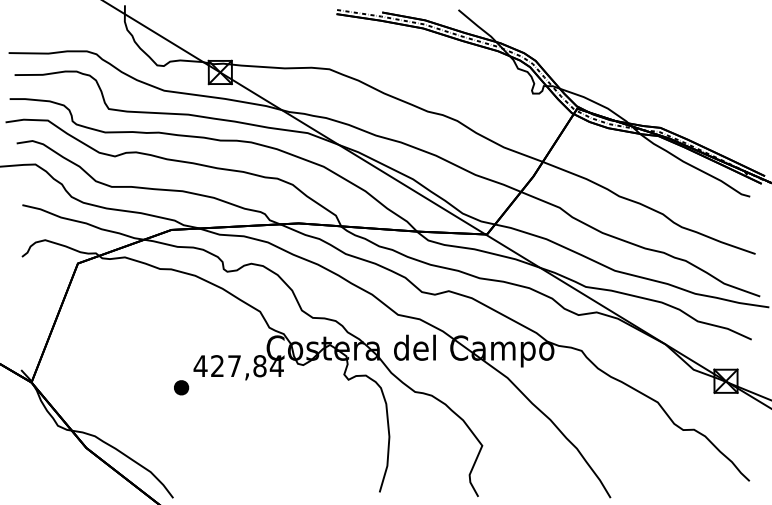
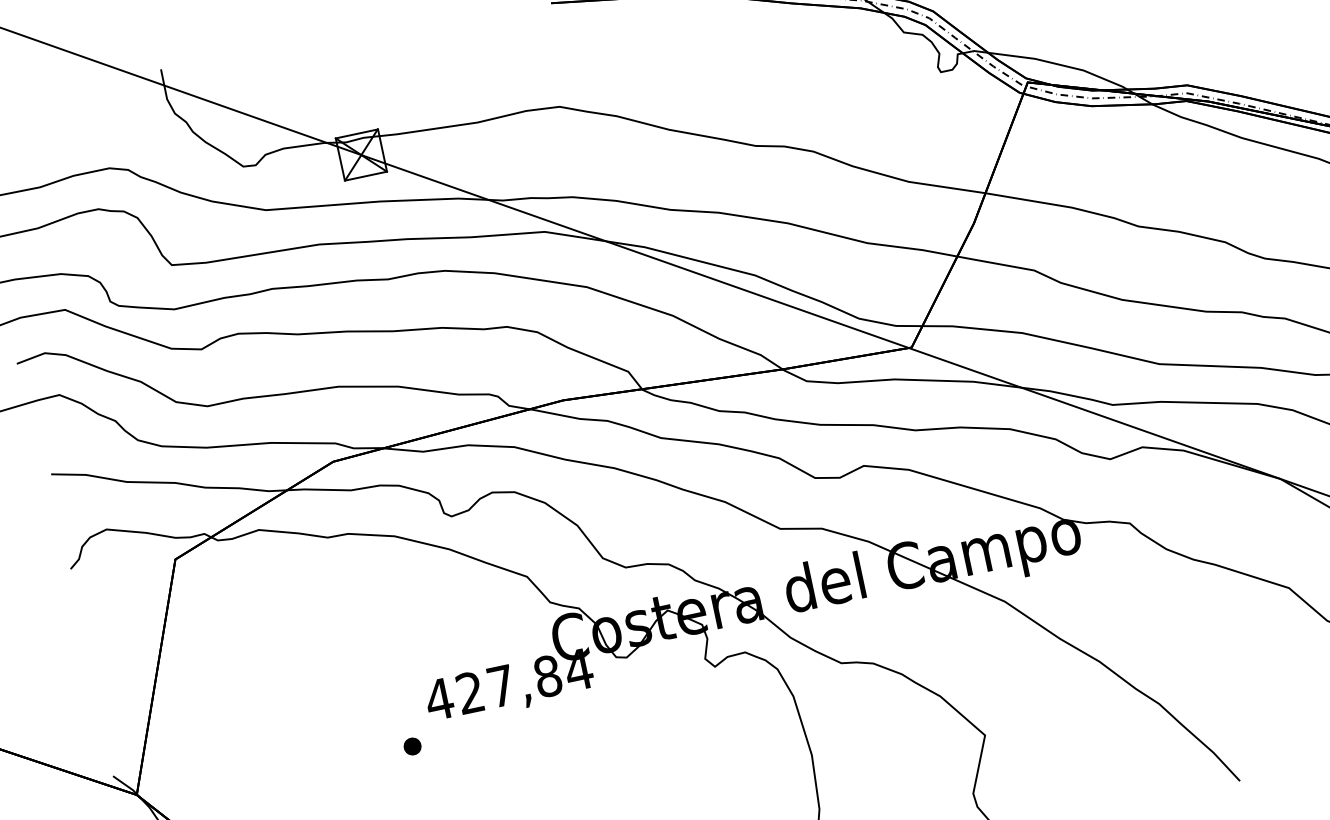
part: (180, 387) -> (410, 746), size x0.62

